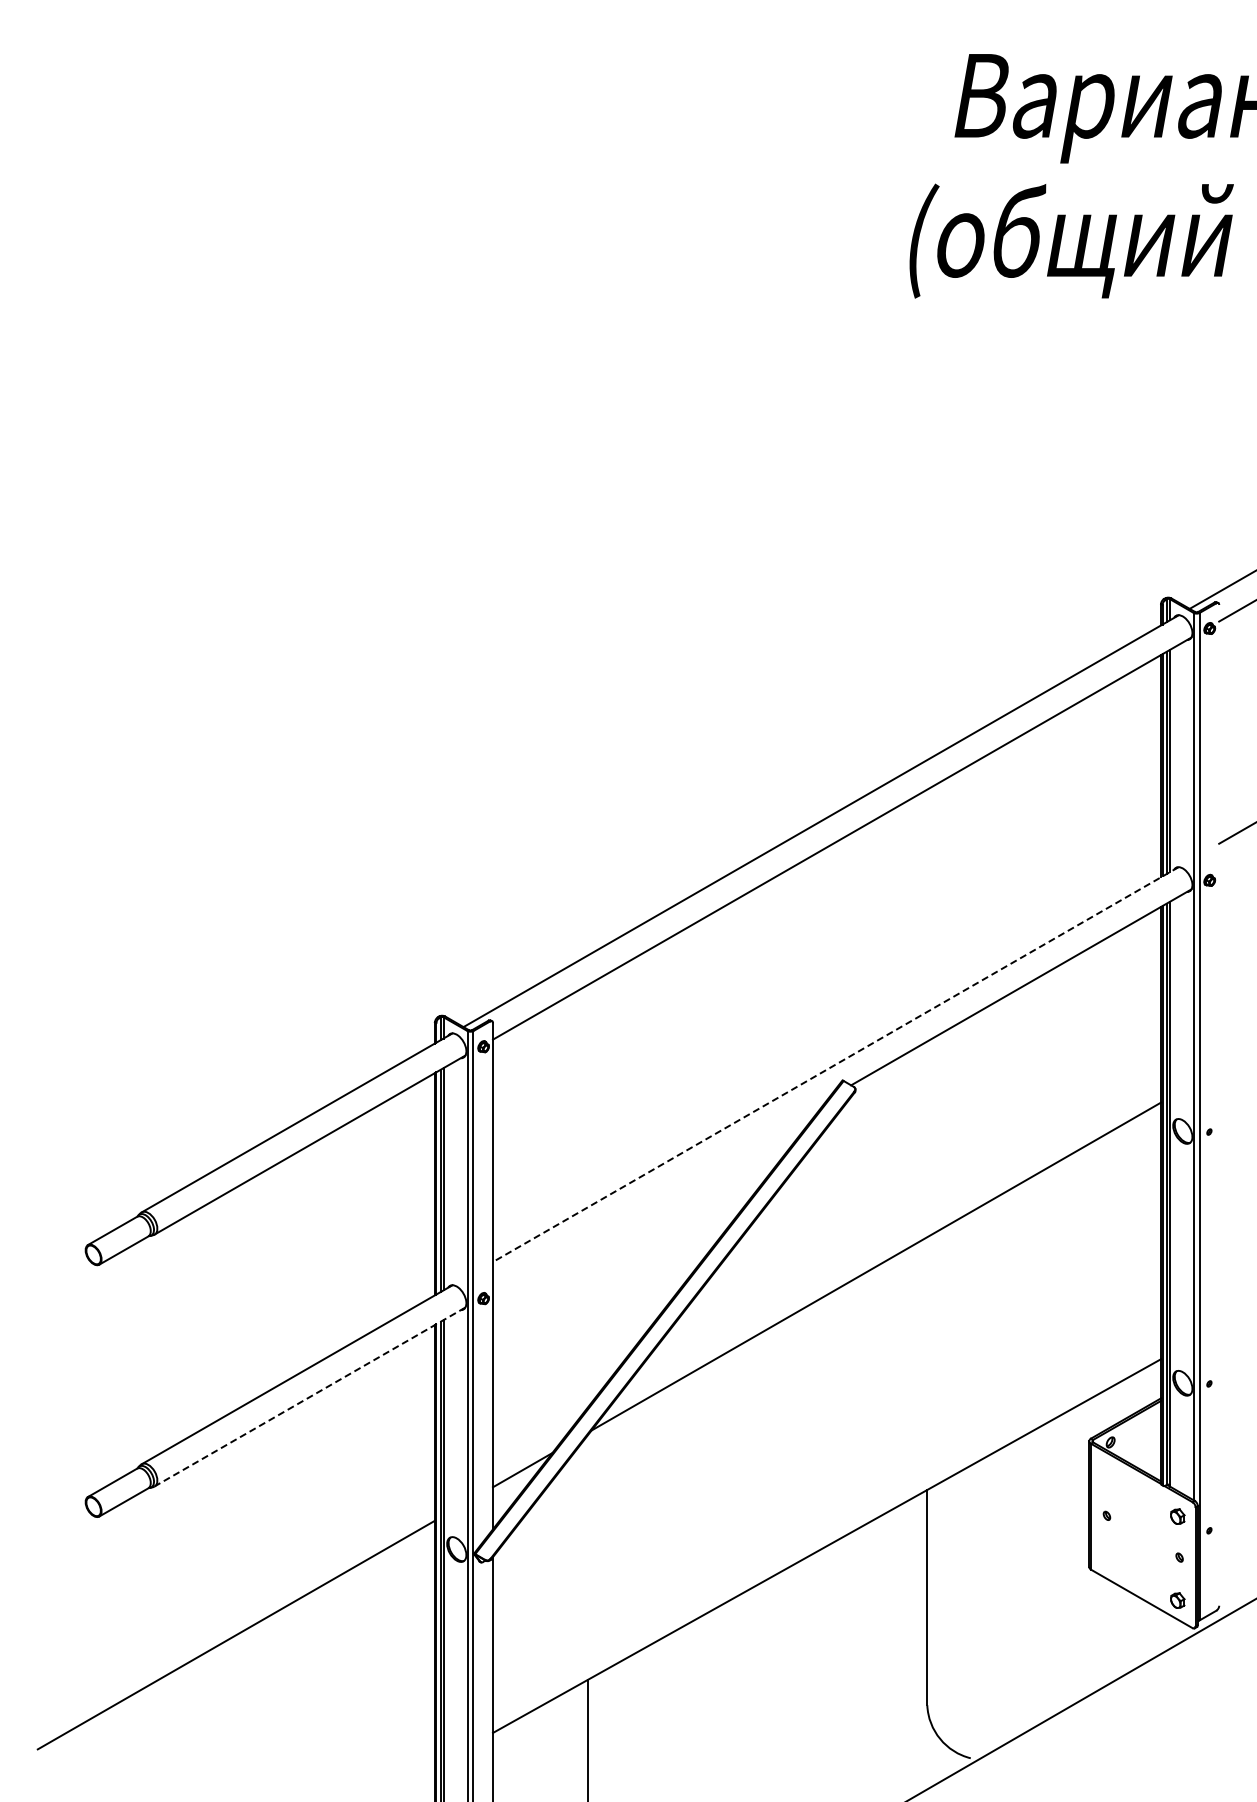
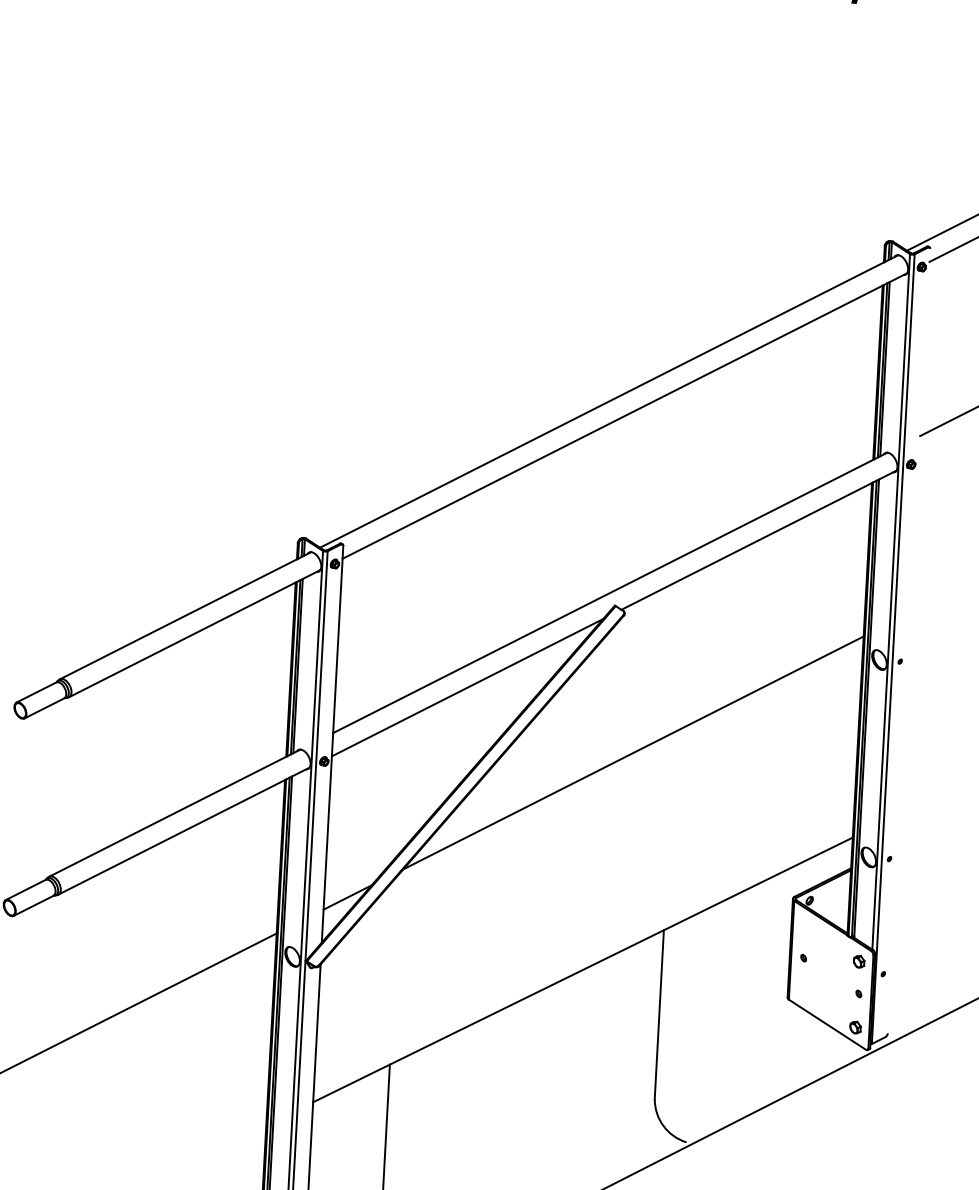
line: (835, 1064) -> (610, 592), dashed -> solid
line: (660, 1194) -> (467, 687), added
line: (309, 1397) -> (183, 831), dashed -> solid

